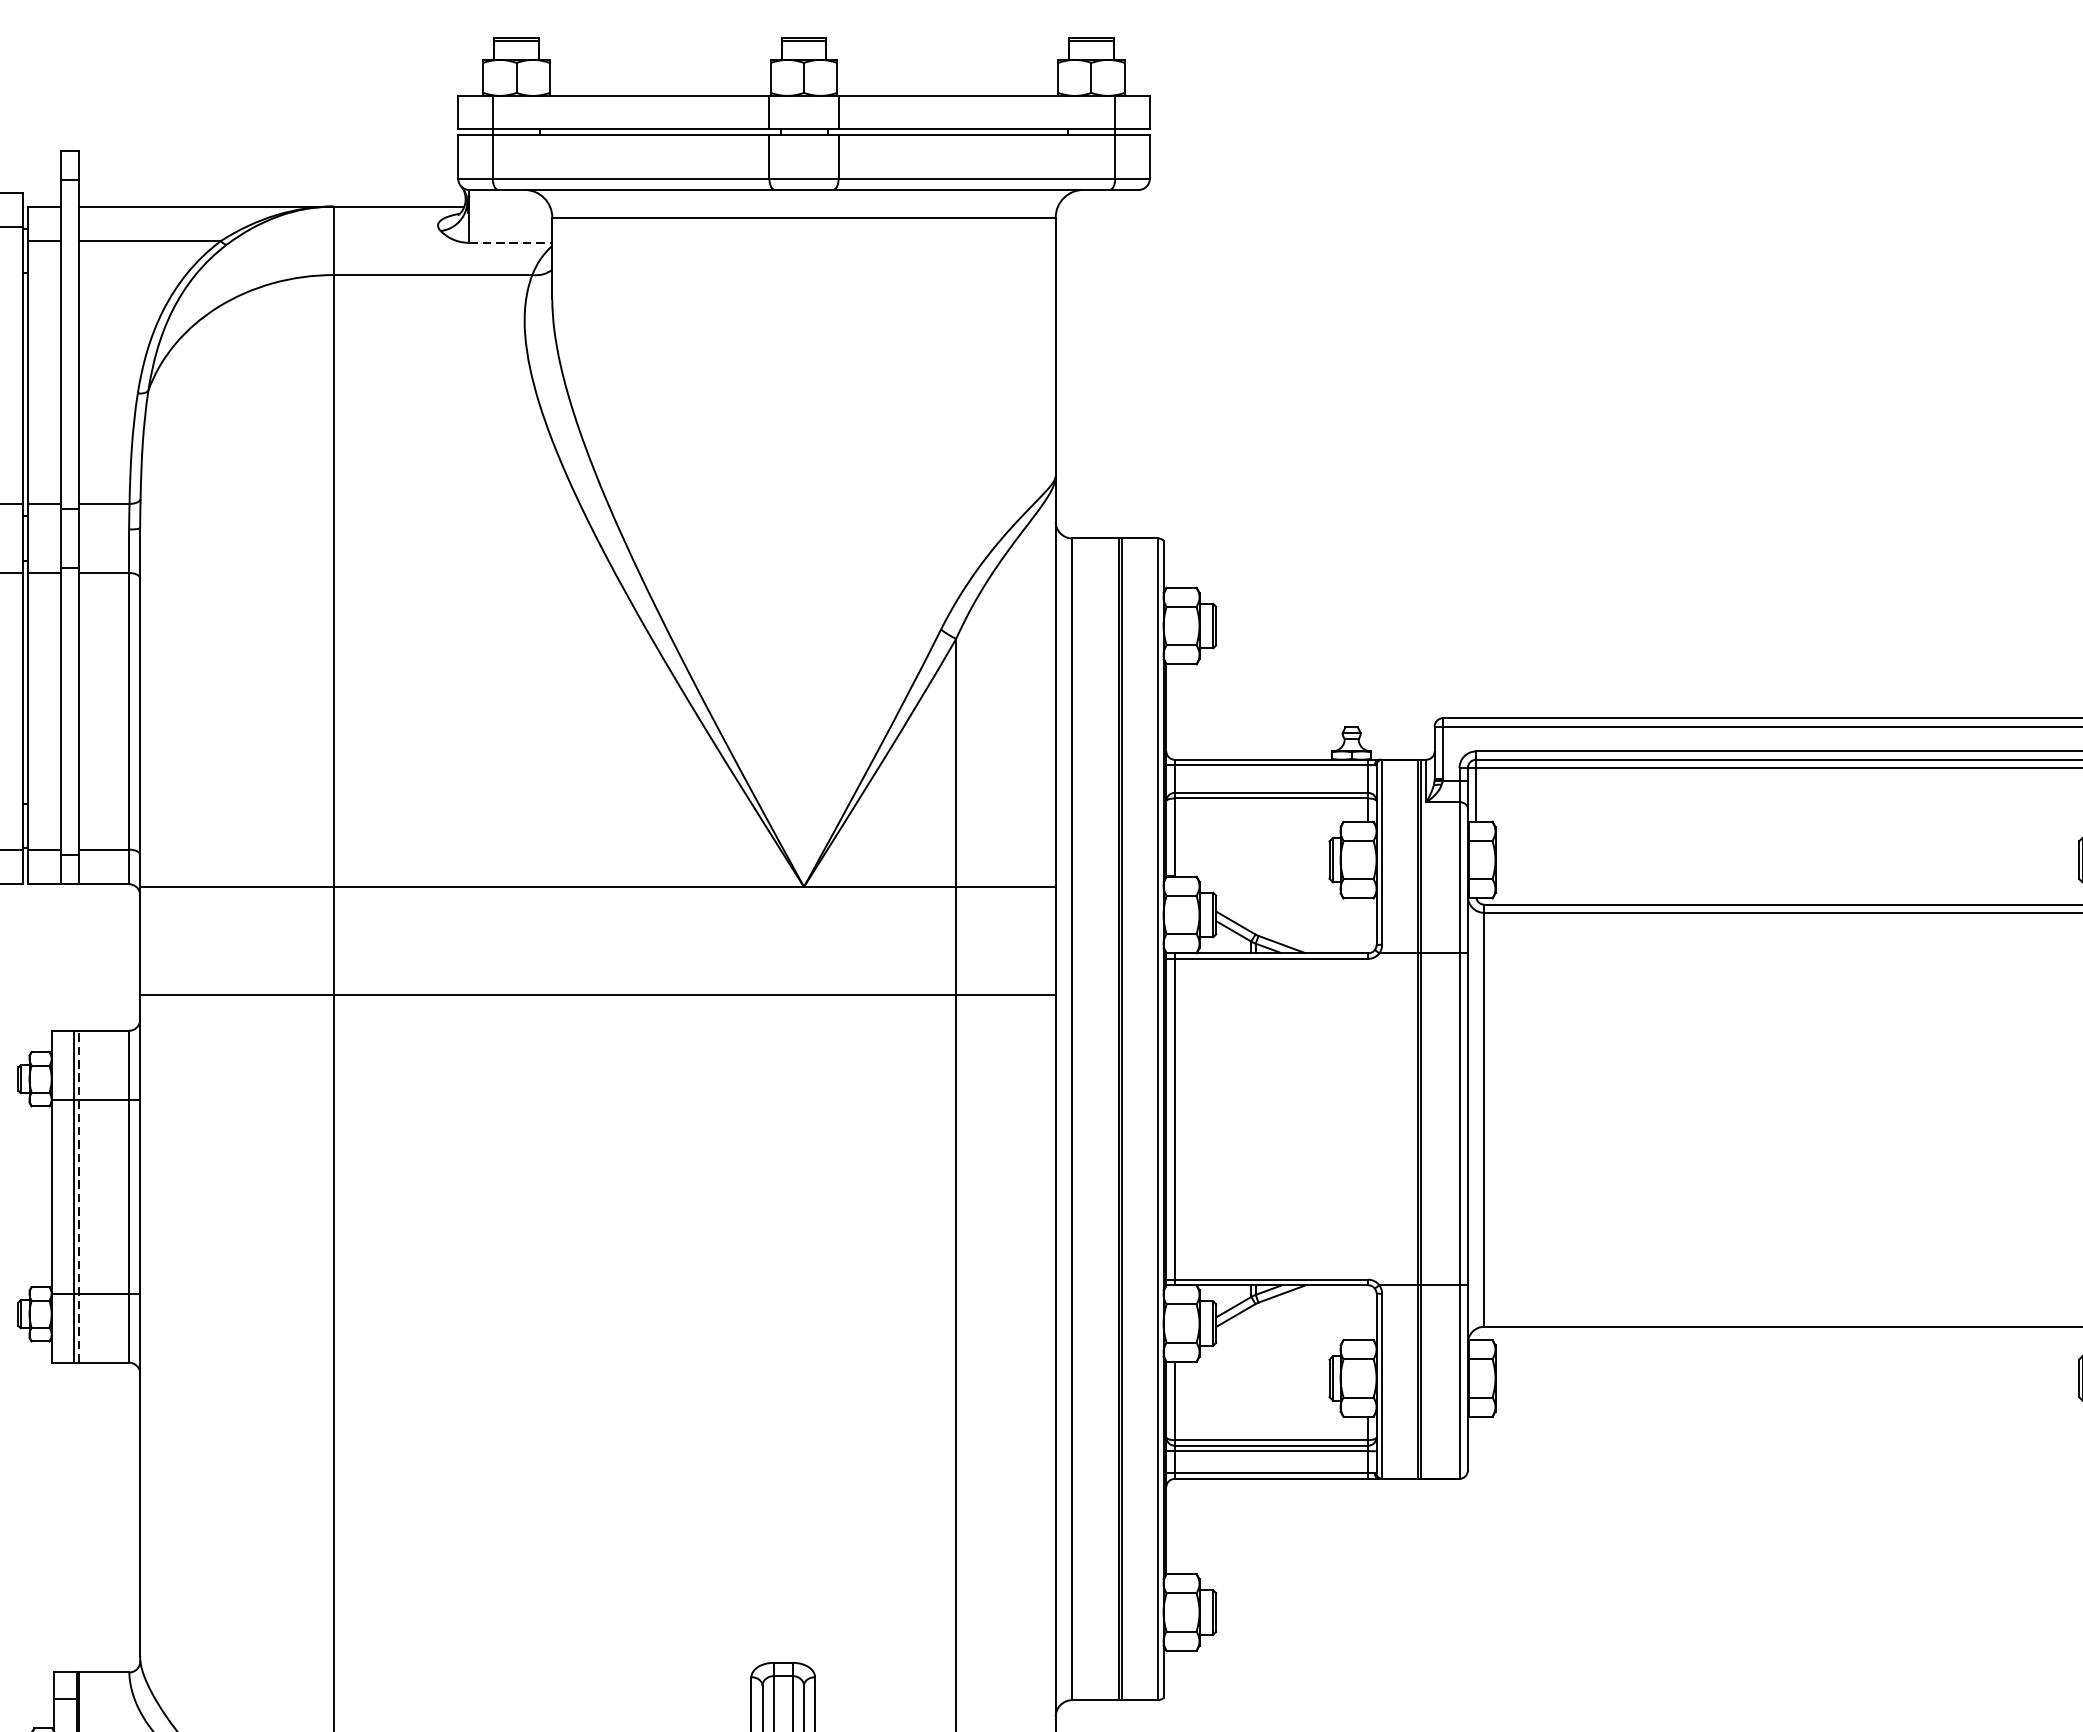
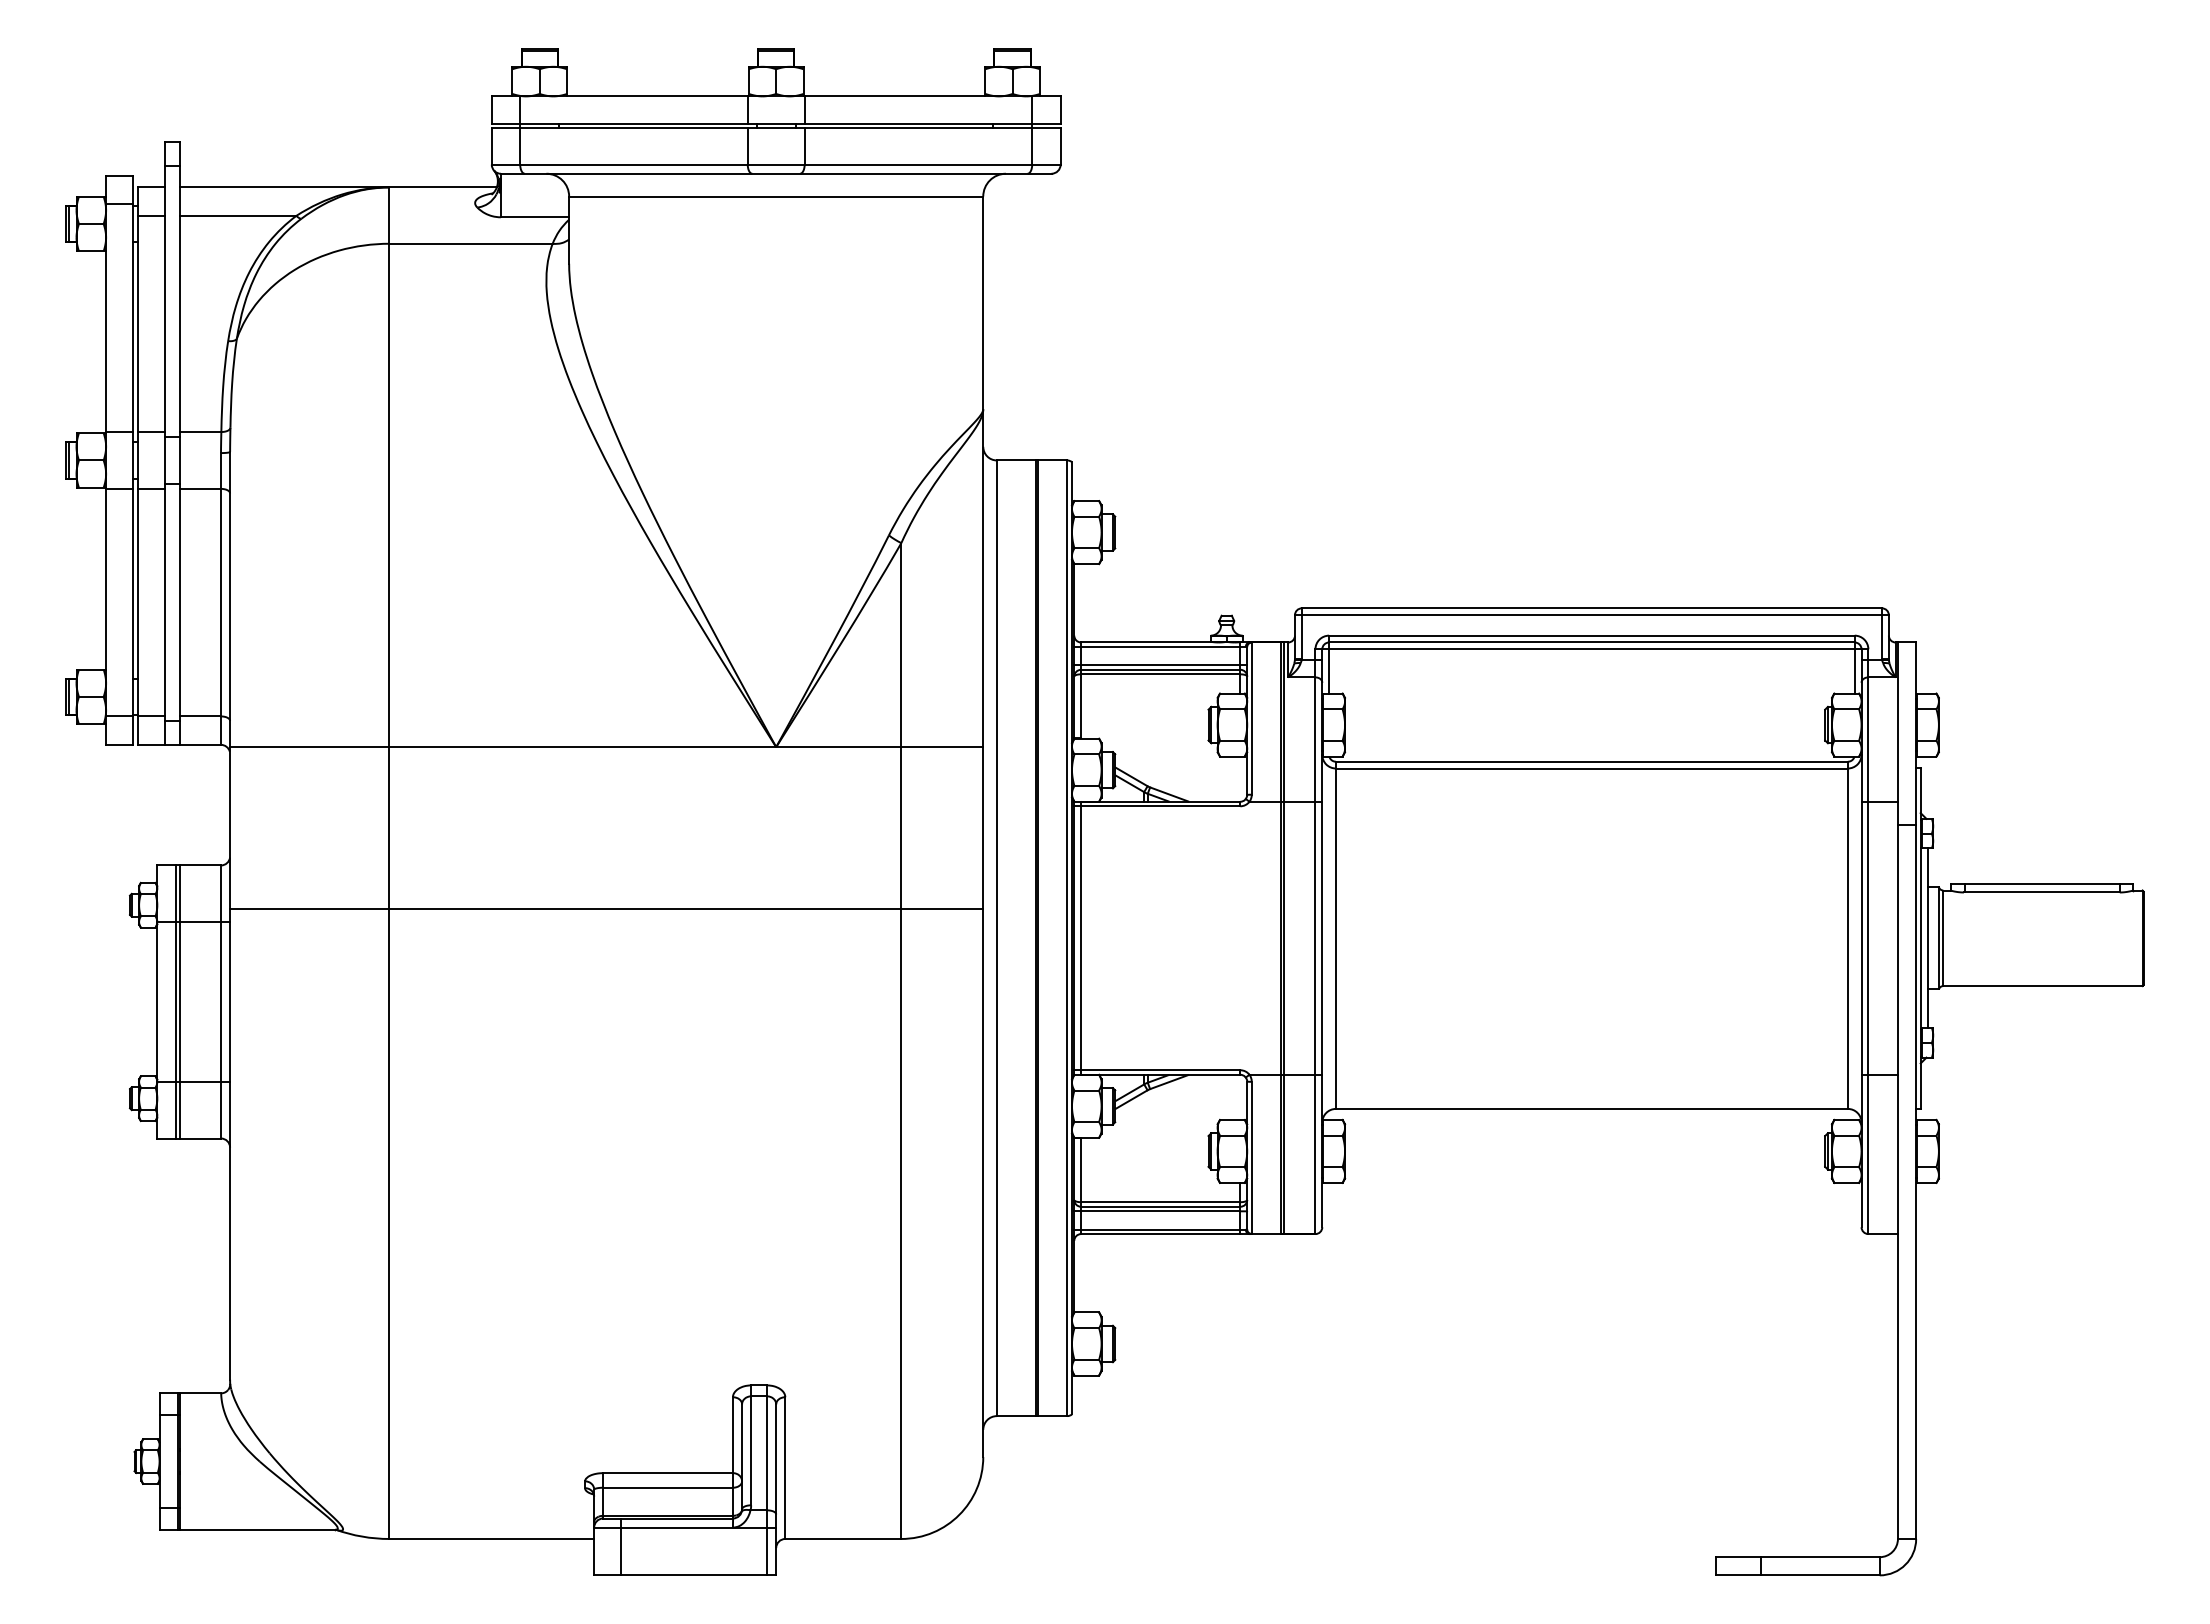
line: (511, 243) -> (535, 217), dashed -> solid
line: (1271, 787) -> (1160, 665), added
line: (597, 994) -> (606, 908), moved
line: (79, 1196) -> (180, 1001), dashed -> solid

